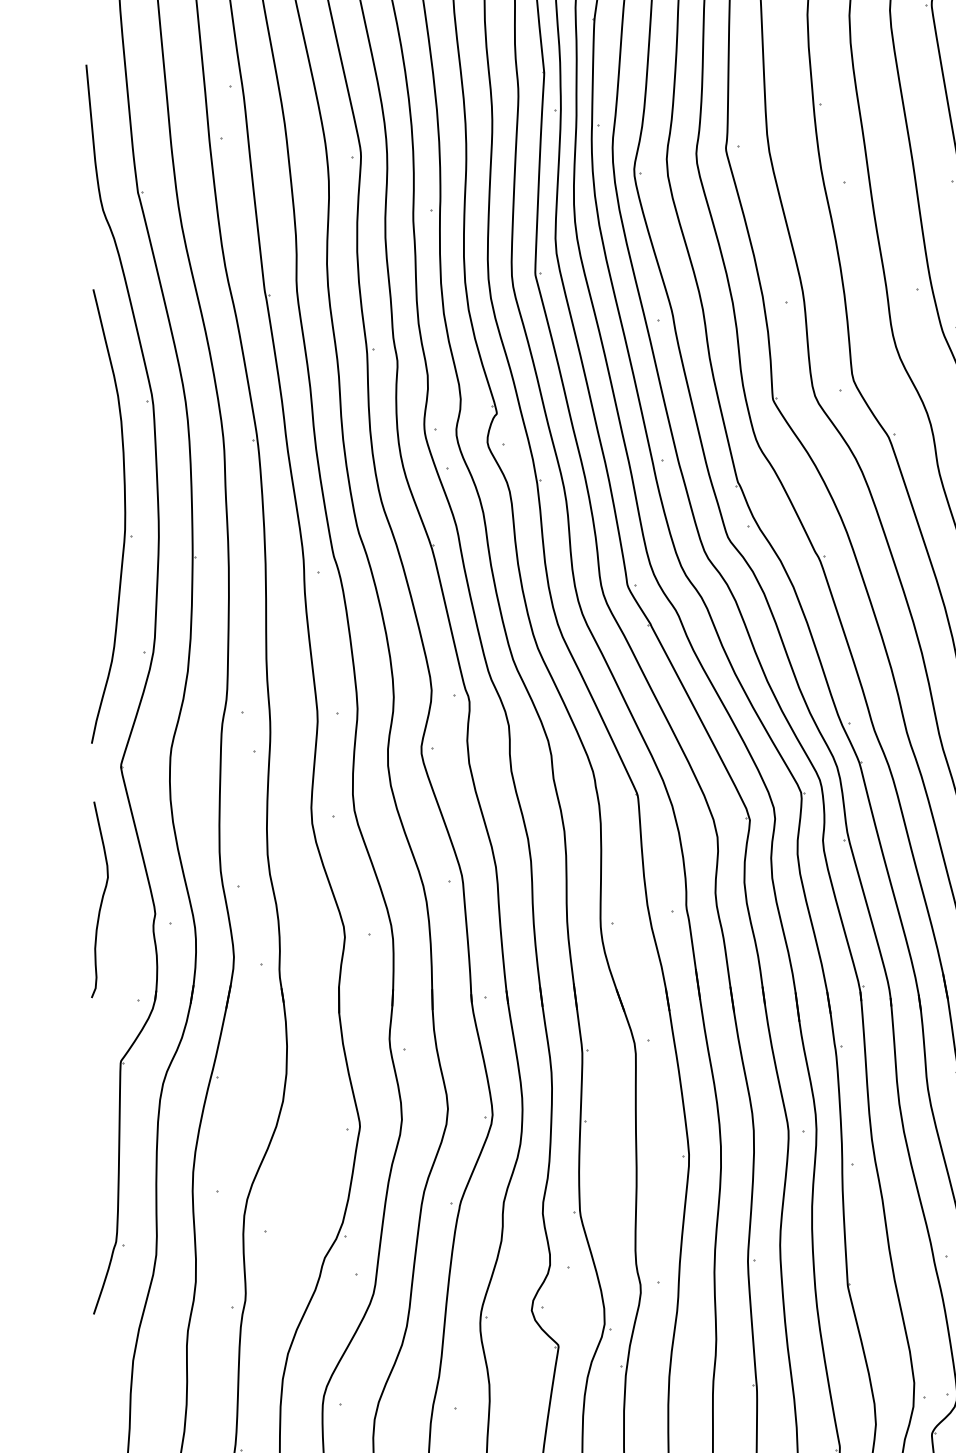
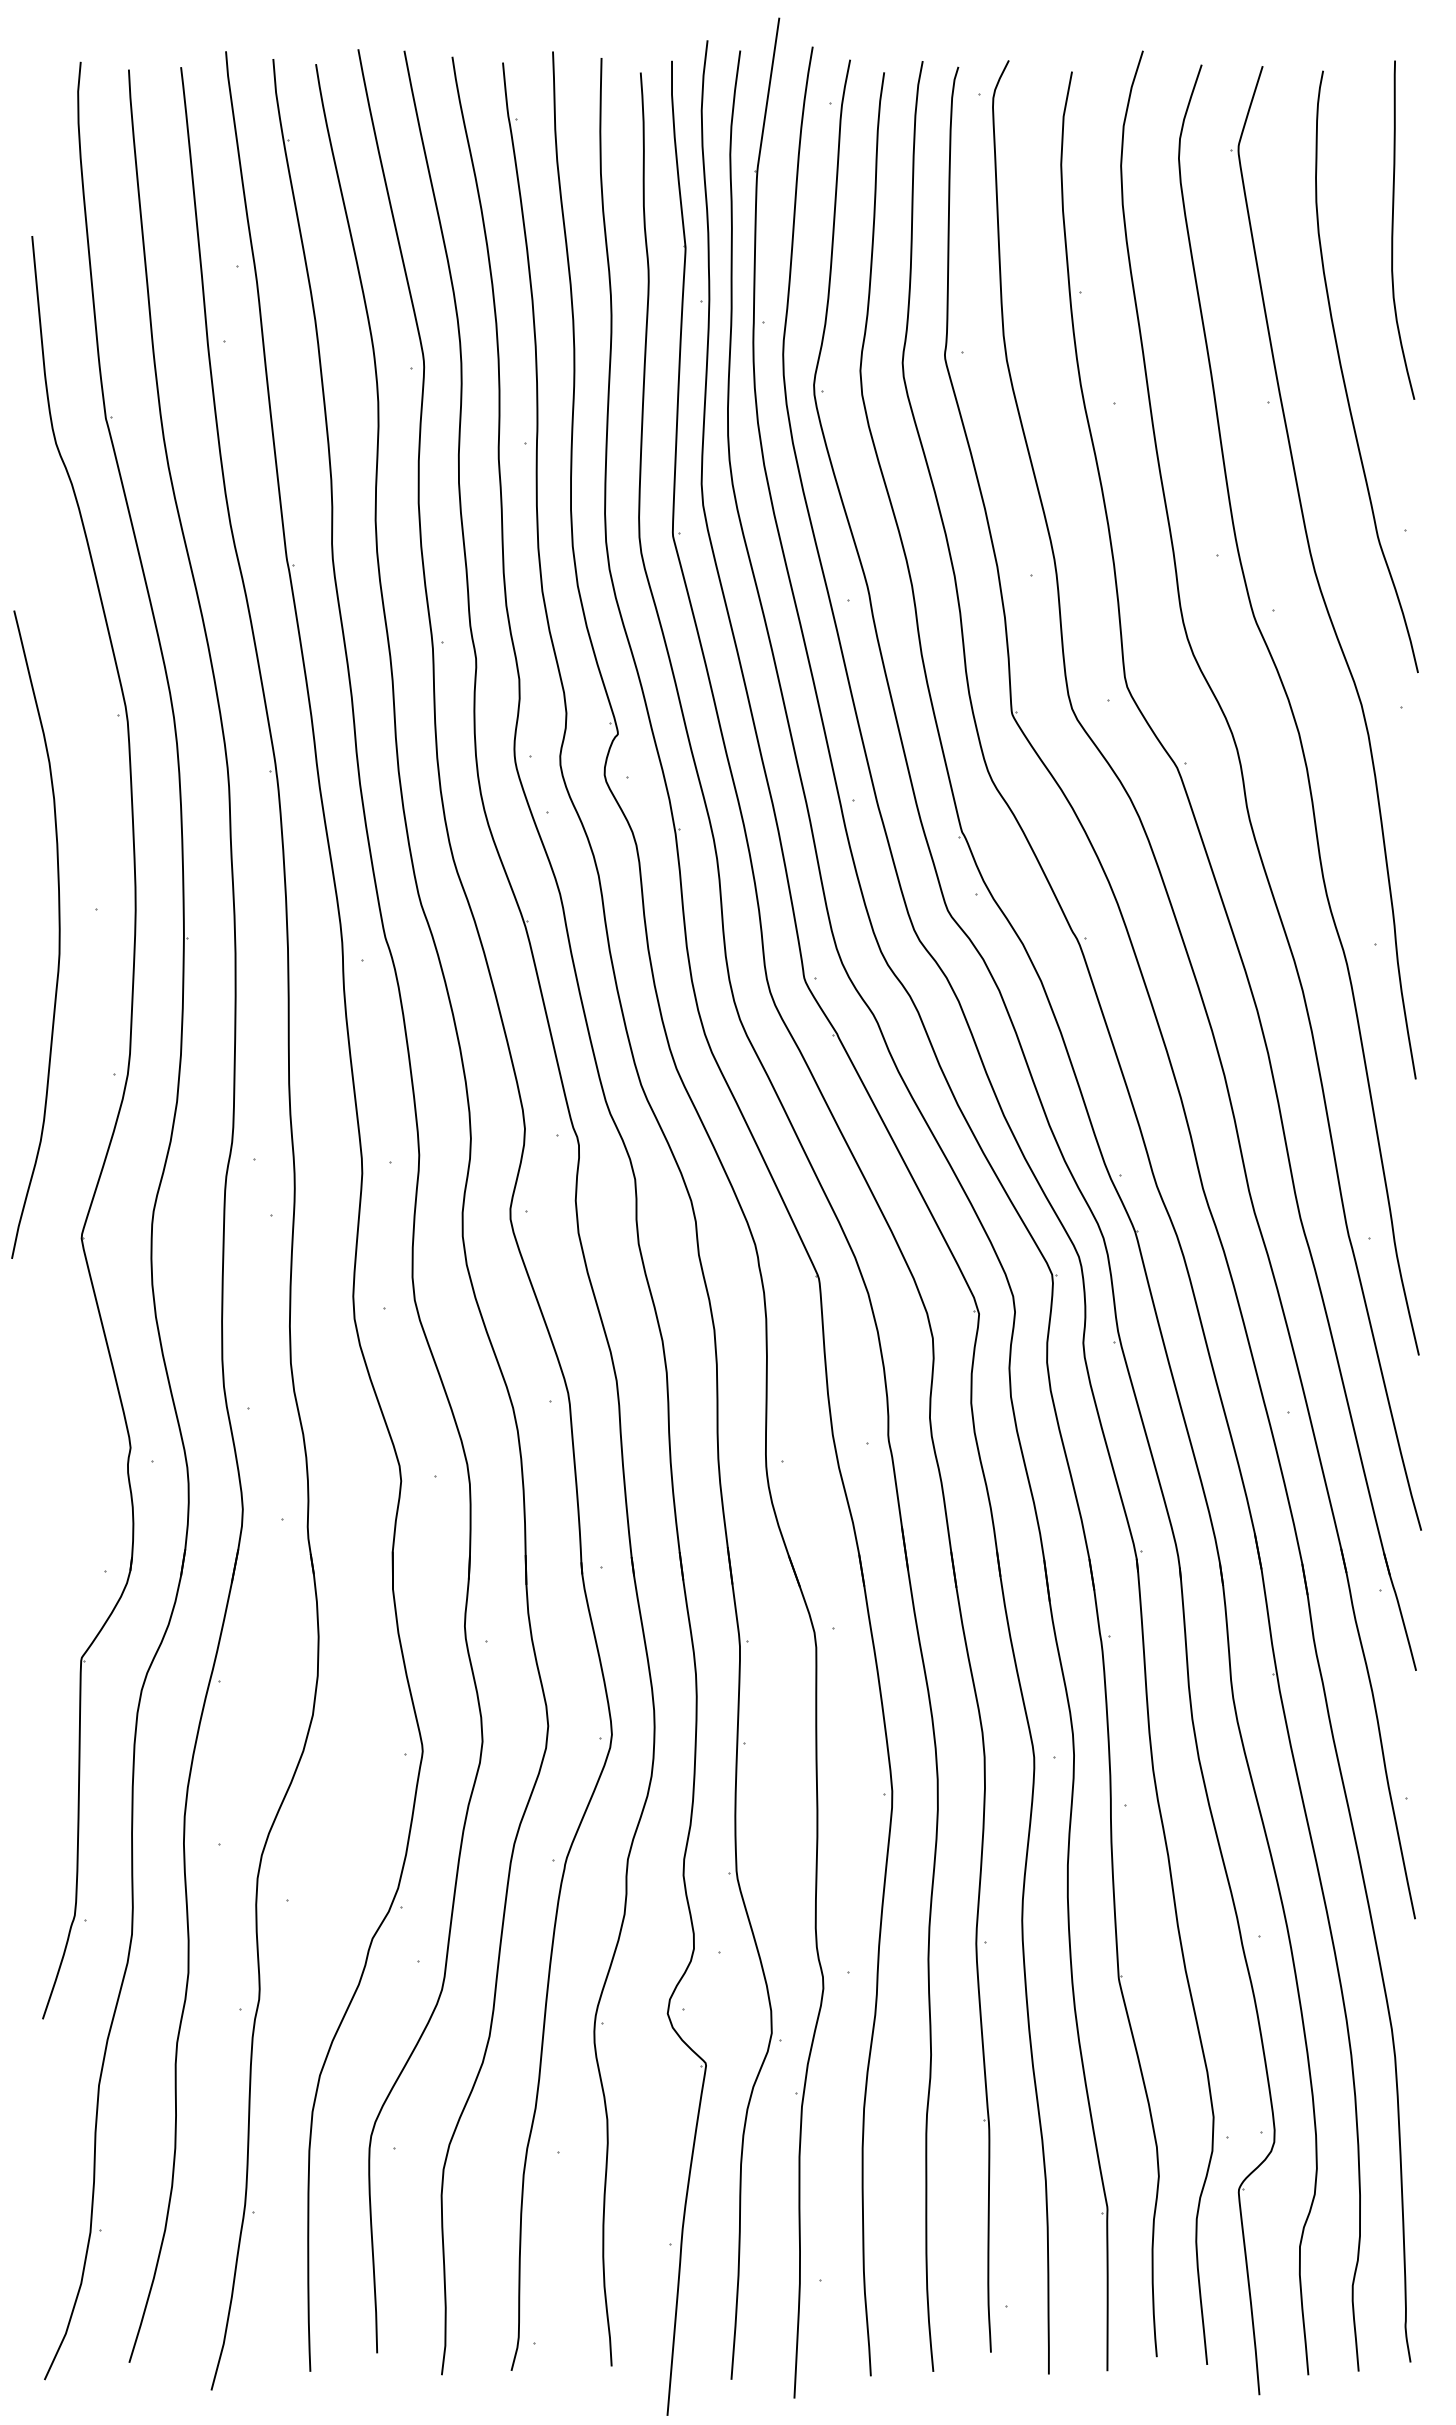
curve: (124, 516) -> (58, 934), moved
curve: (101, 900) -> (53, 1428), removed

